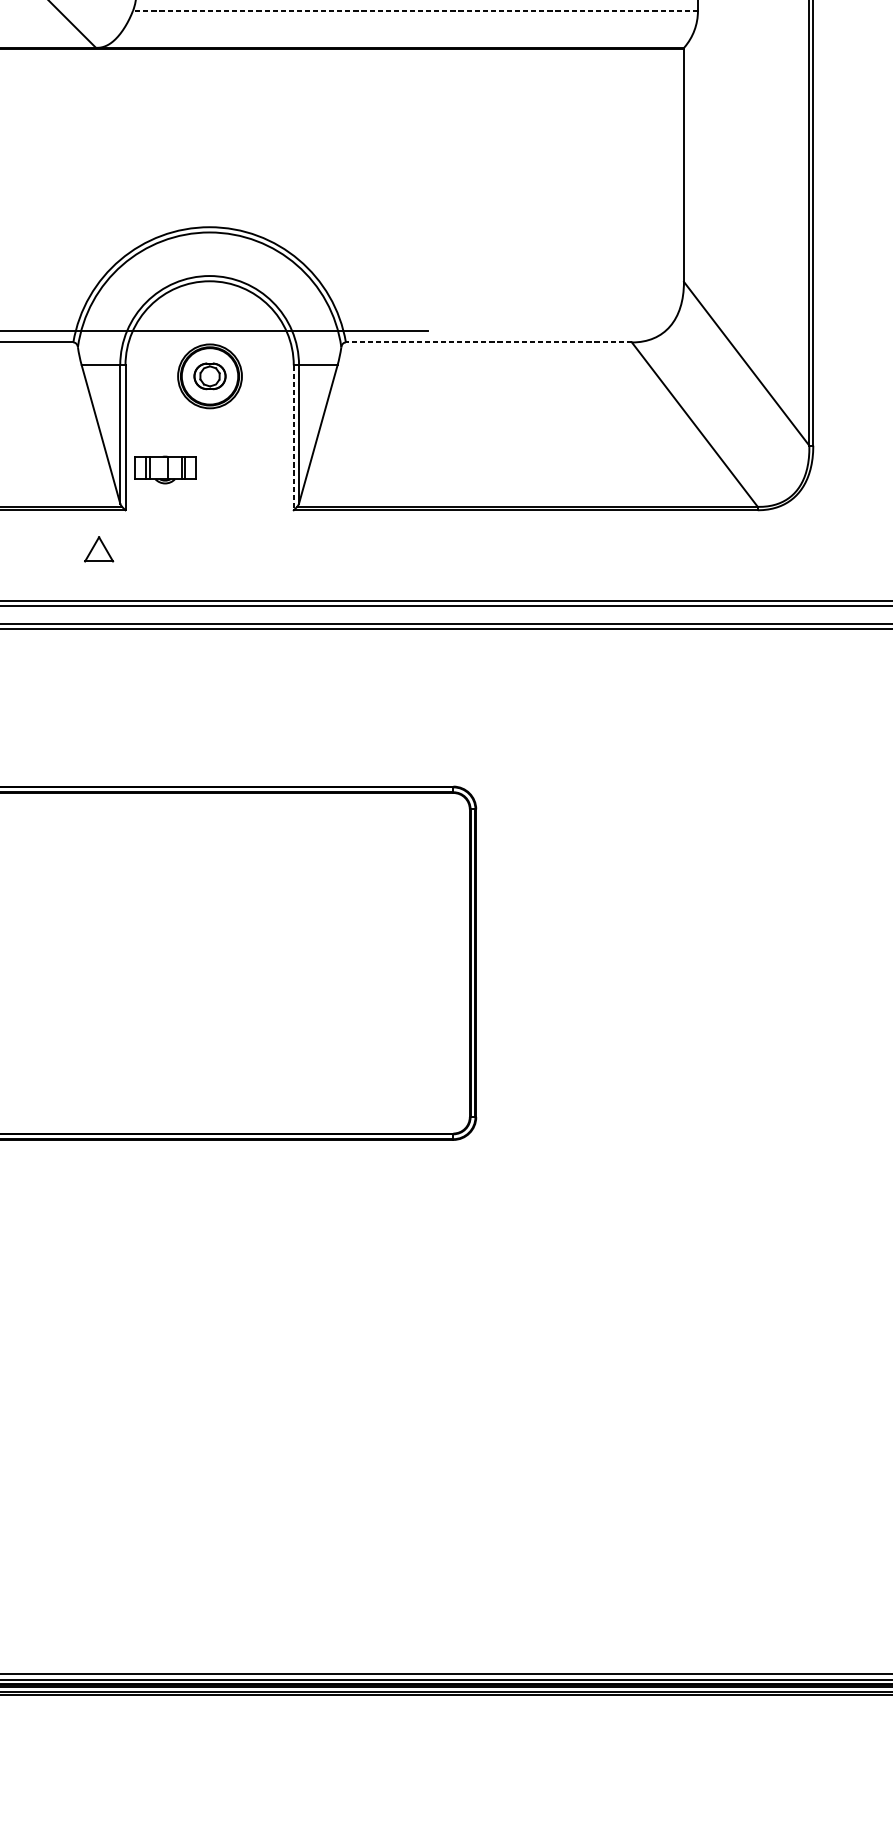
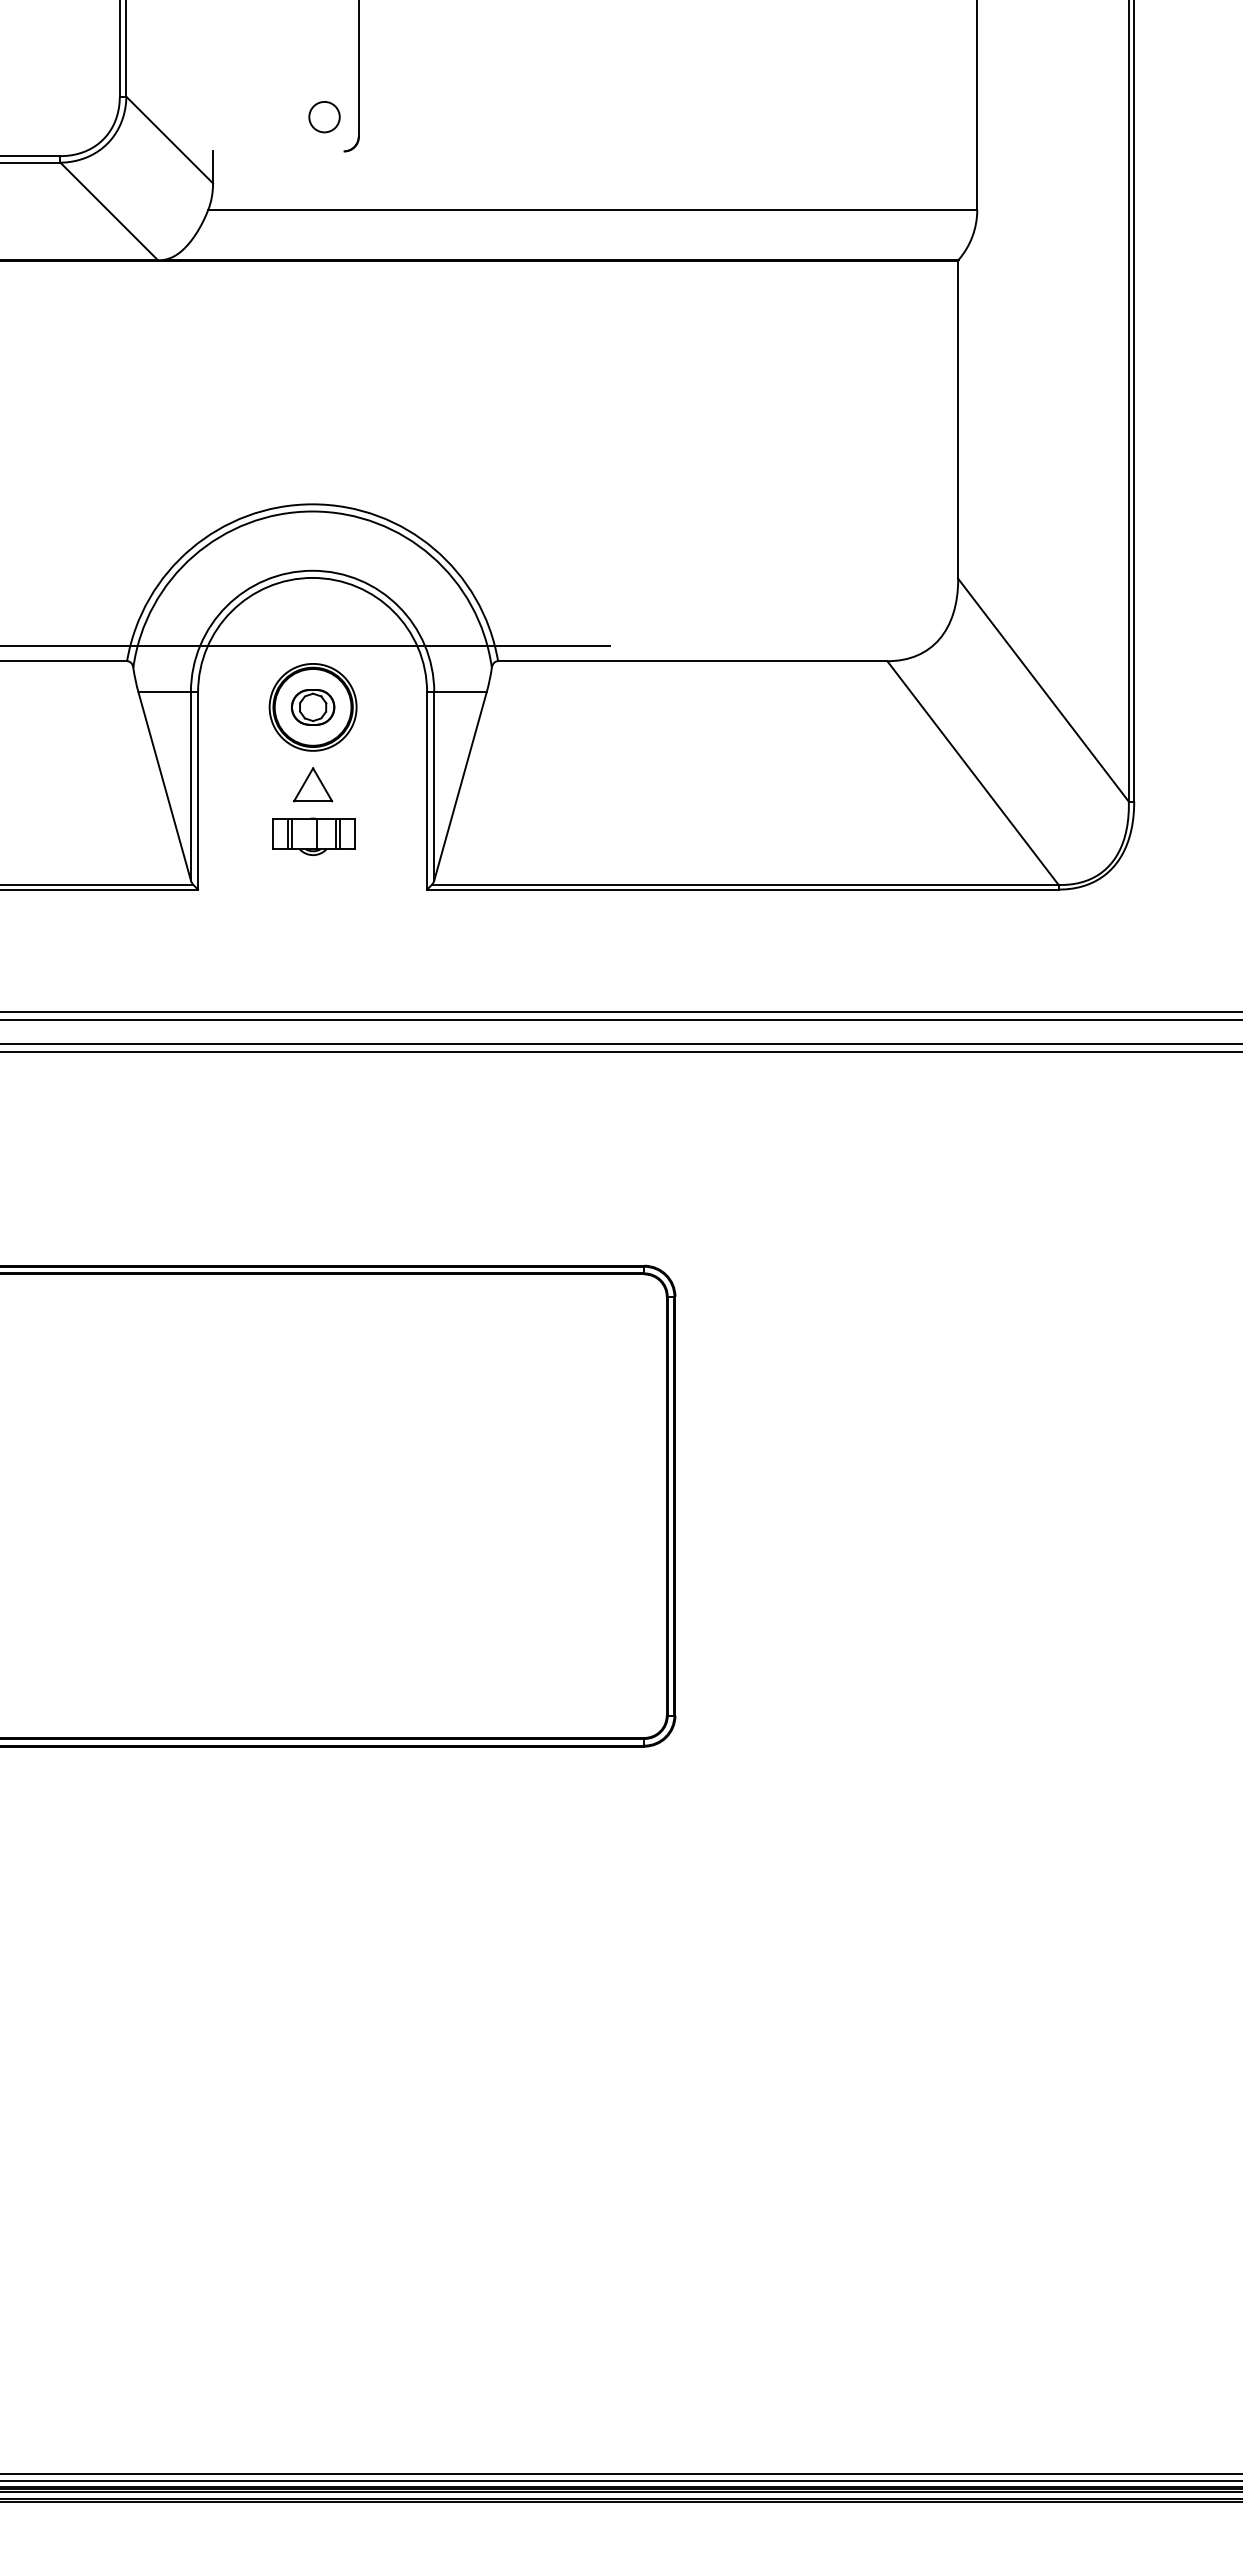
line: (415, 11) -> (592, 210), dashed -> solid
line: (488, 342) -> (692, 661), dashed -> solid
line: (294, 438) -> (427, 791), dashed -> solid
part: (165, 469) -> (313, 836), moved
part: (99, 549) -> (313, 784), moved

